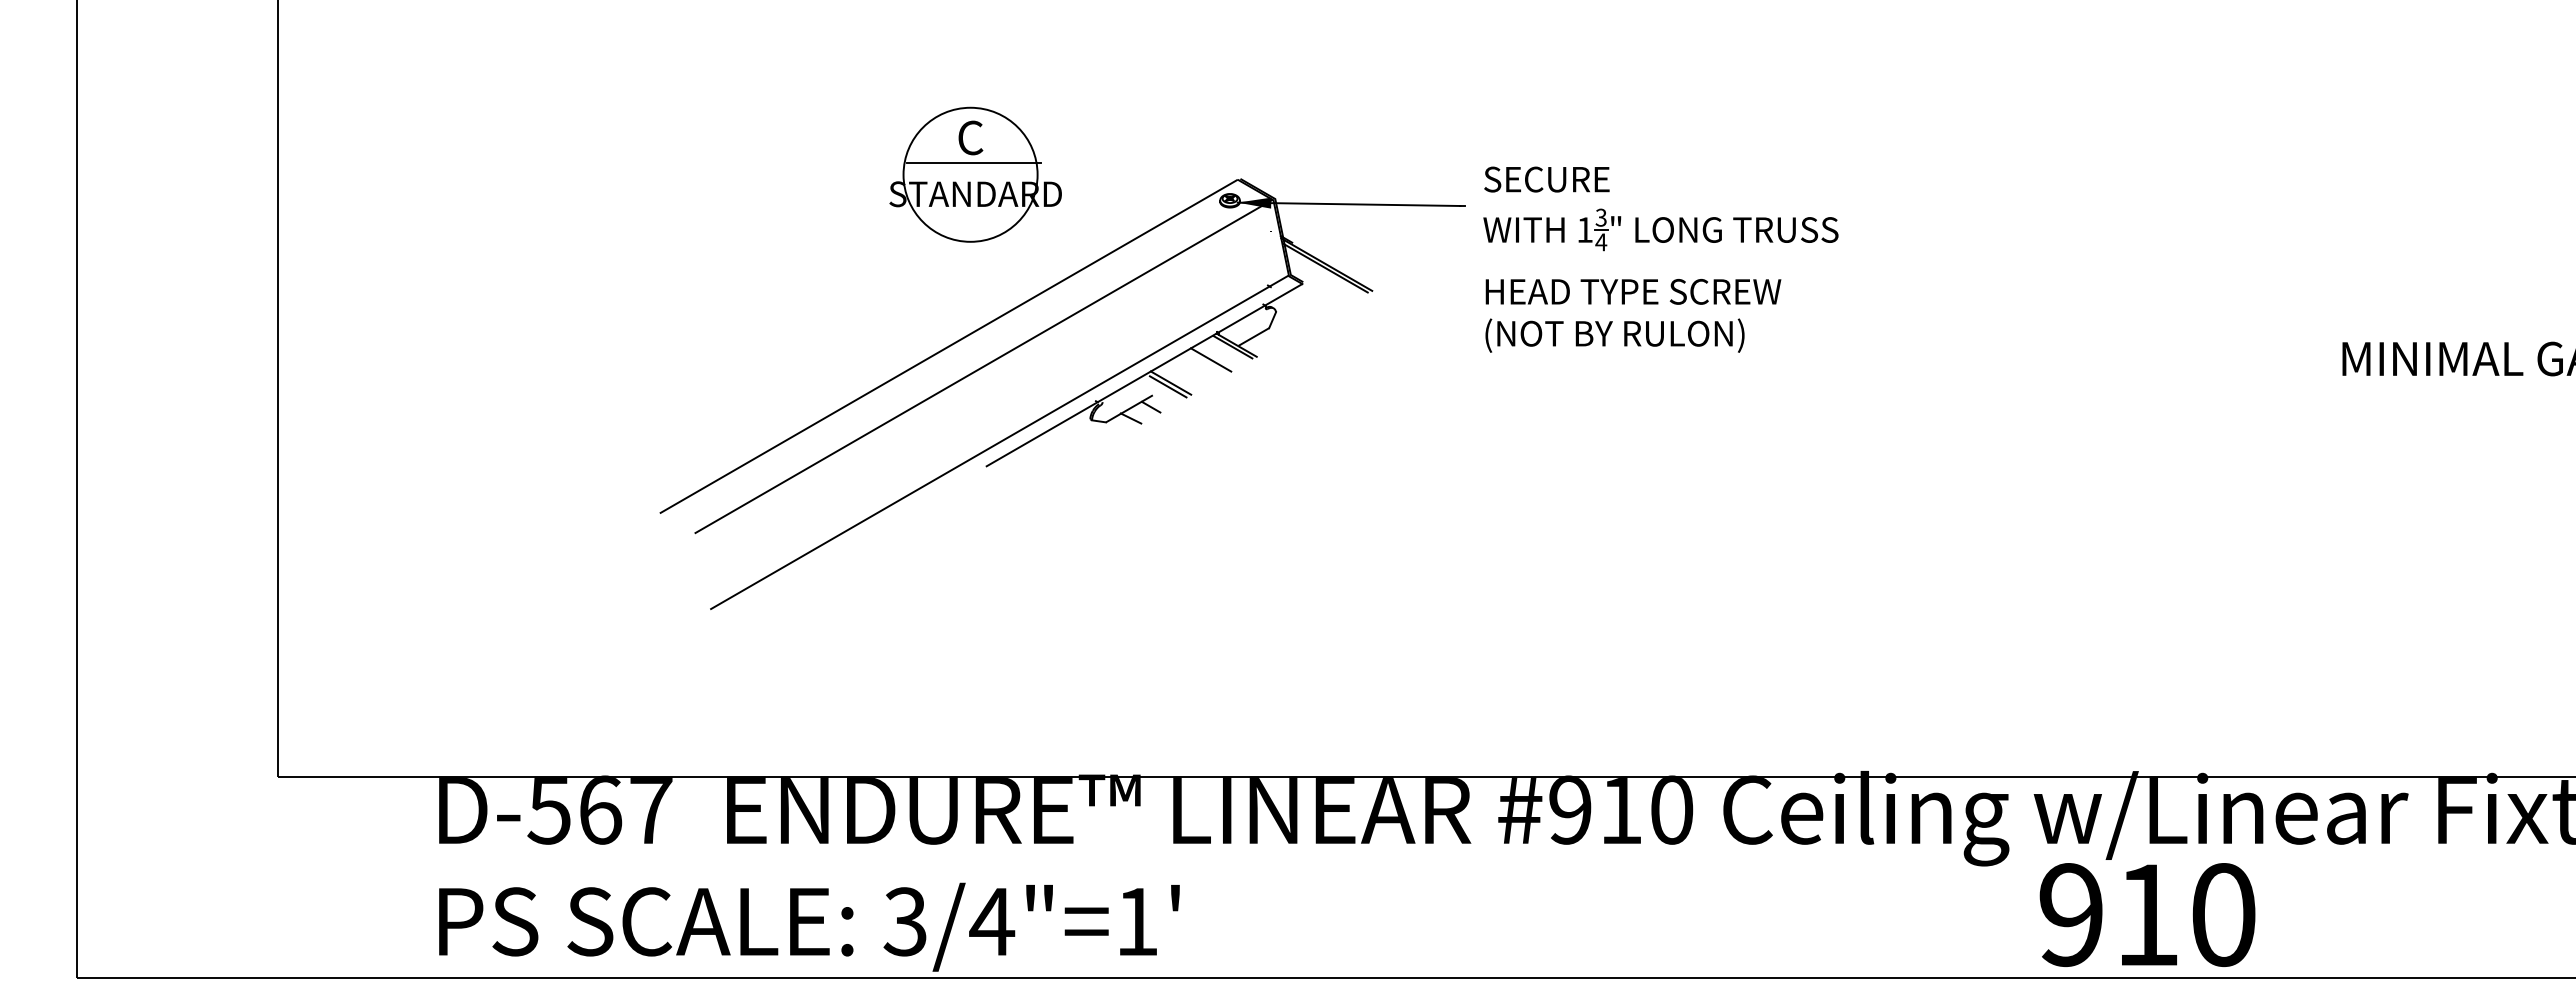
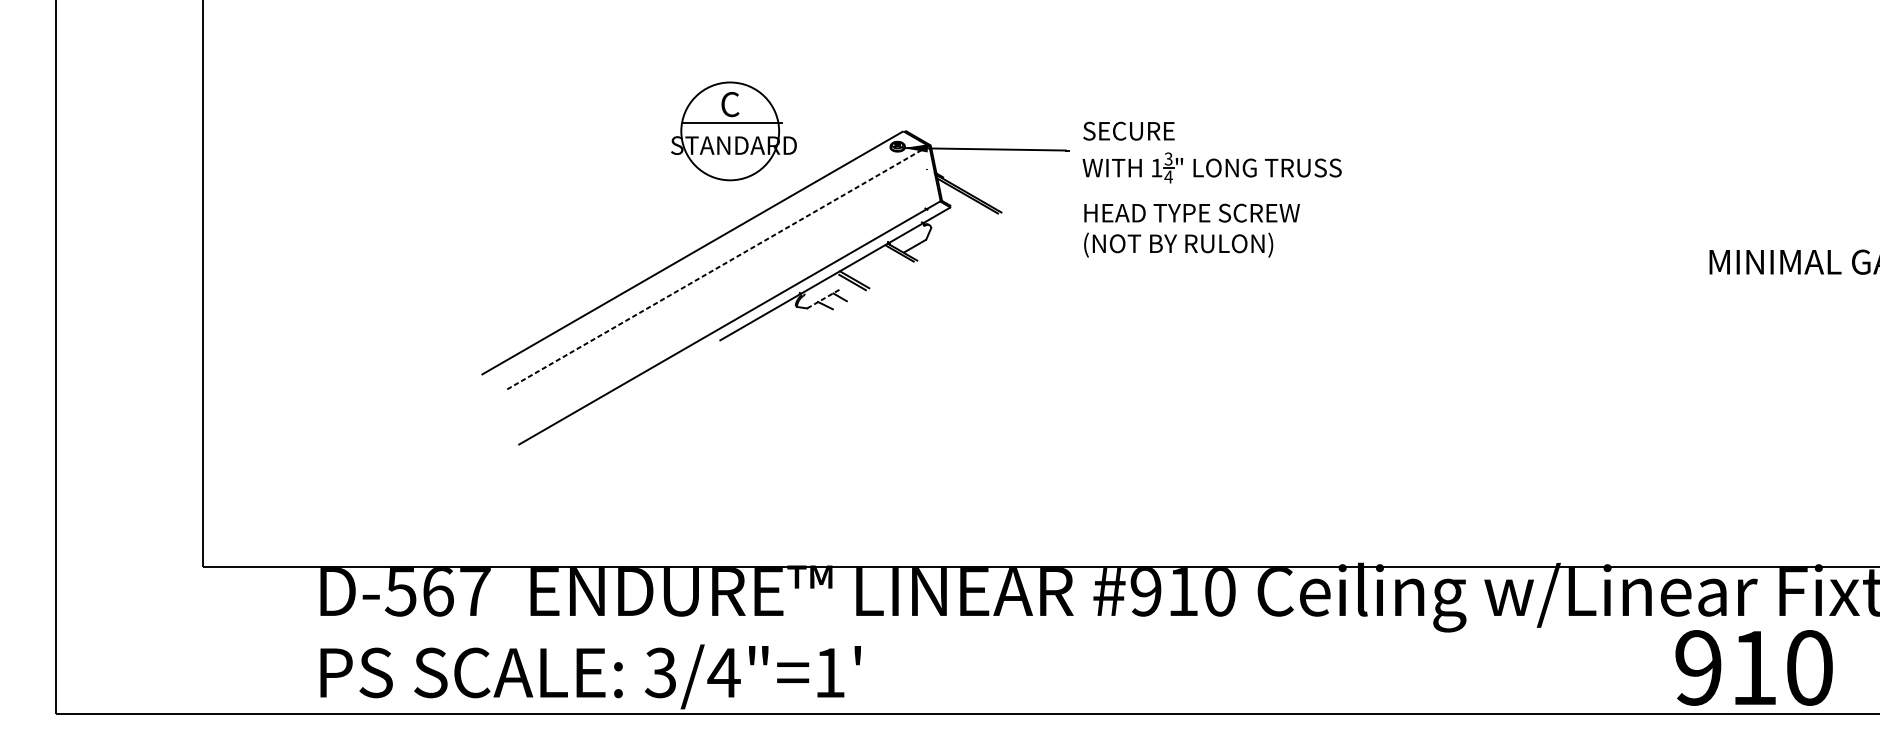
part: (975, 174) -> (733, 131), moved
line: (1210, 359) -> (883, 262), removed
line: (983, 366) -> (717, 267), solid -> dashed
line: (1129, 408) -> (824, 298), solid -> dashed
text: (2147, 914) -> (1754, 667), moved

